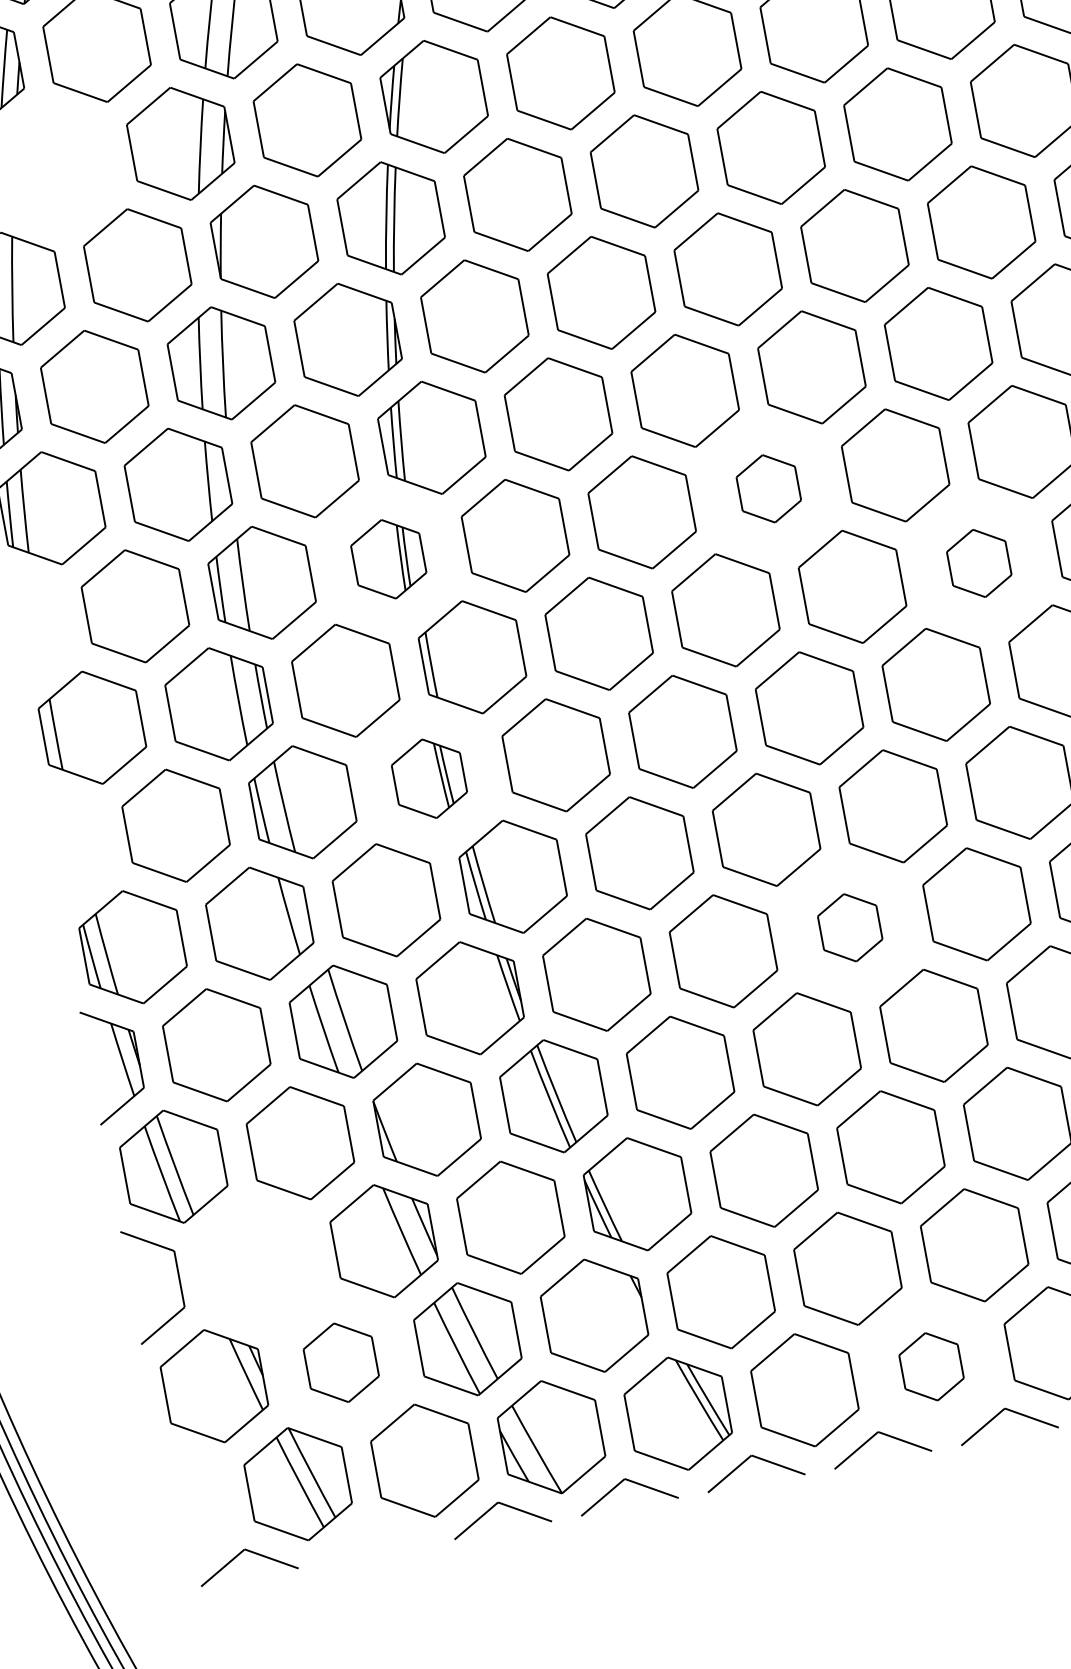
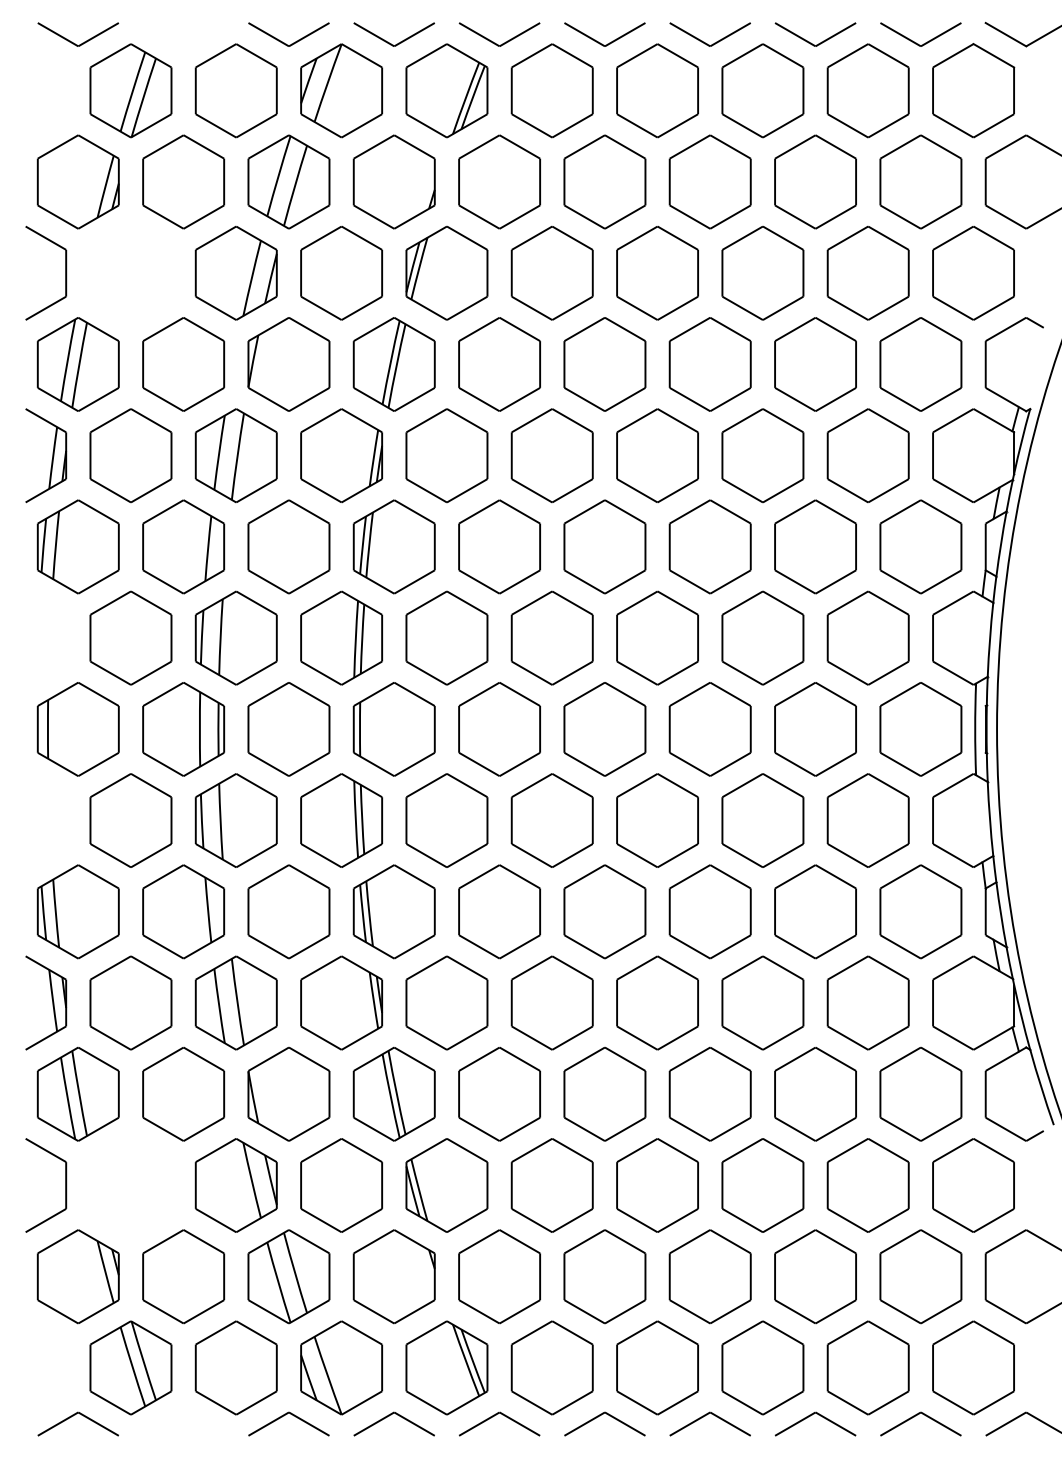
part: (768, 488) -> (657, 637), size x1.67
part: (388, 558) -> (341, 637), size x1.43
part: (979, 563) -> (815, 729), size x1.67
part: (429, 778) -> (341, 820), size x1.43
part: (850, 927) -> (657, 1002), size x1.67
part: (340, 1362) -> (183, 1276), size x1.43
part: (931, 1366) -> (657, 1367), size x1.67

